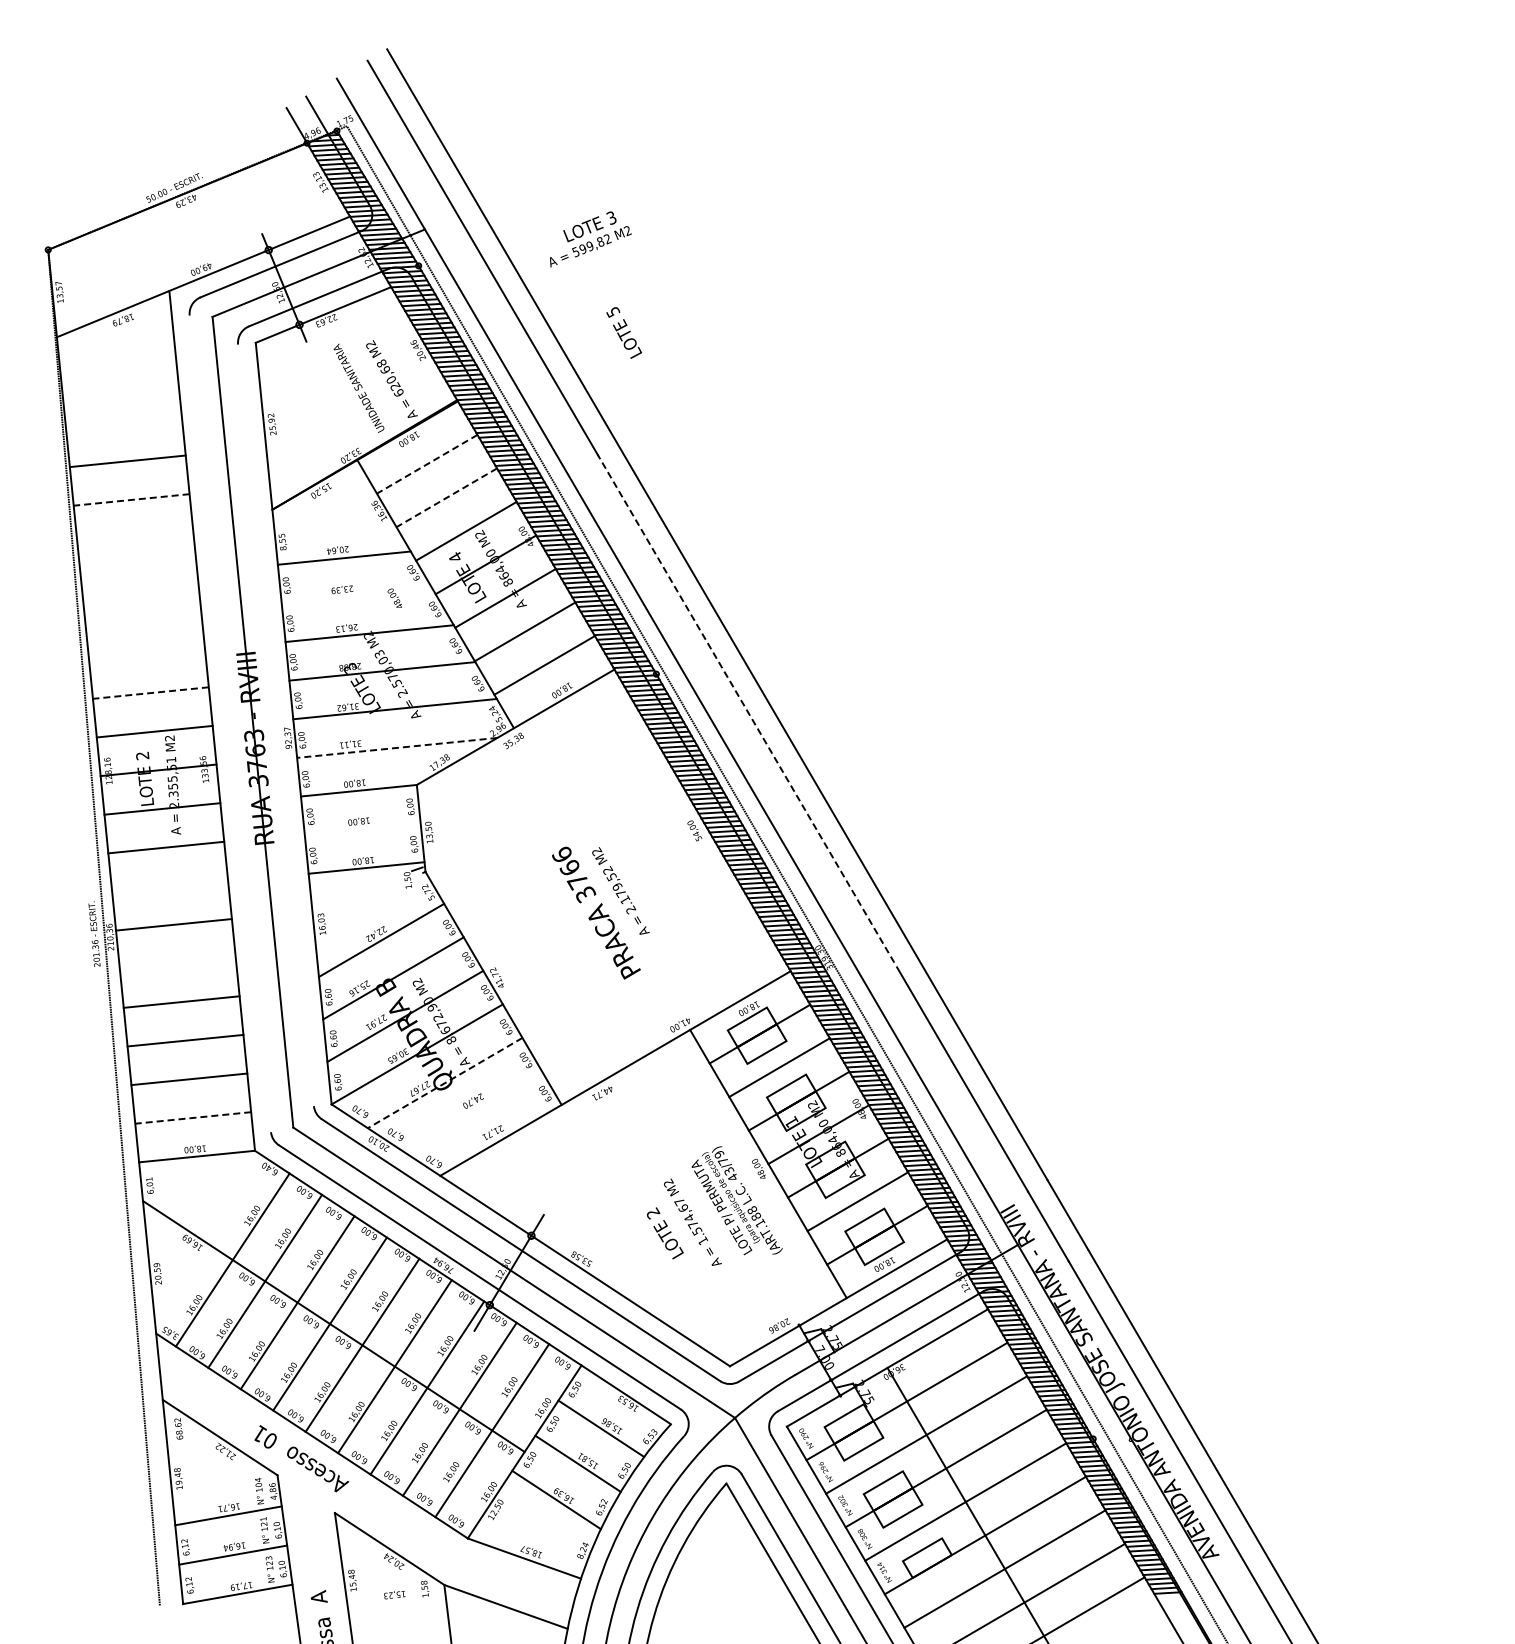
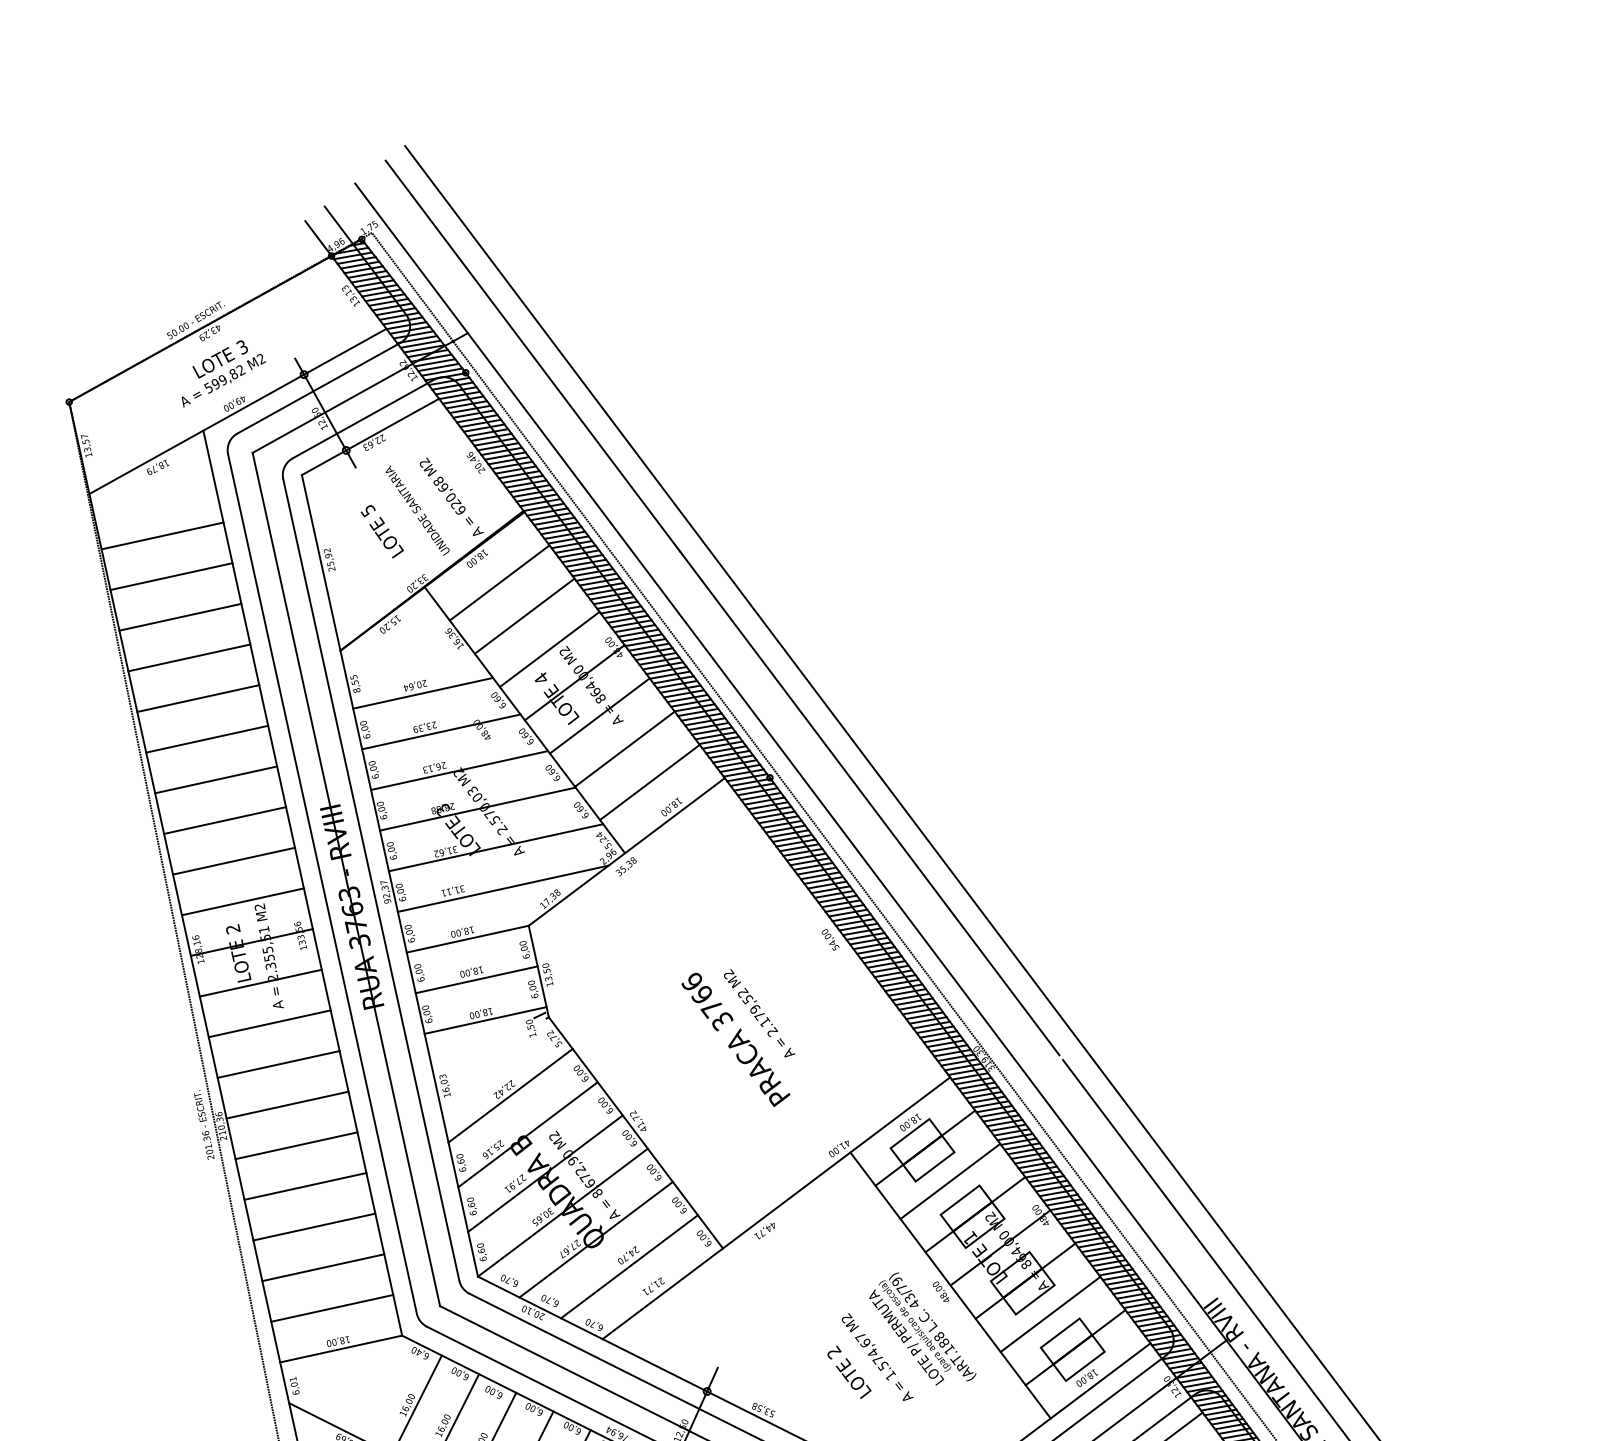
text: (590, 239) -> (222, 372), moved
text: (623, 332) -> (381, 531), moved
line: (120, 383) -> (162, 535), added
line: (123, 422) -> (170, 576), added
line: (426, 464) -> (498, 583), dashed -> solid
line: (446, 498) -> (524, 616), dashed -> solid
line: (131, 500) -> (189, 658), dashed -> solid
line: (135, 538) -> (198, 698), added
line: (139, 576) -> (207, 738), added
line: (356, 595) -> (440, 731), added
line: (143, 615) -> (216, 779), added
line: (146, 654) -> (224, 820), added
line: (150, 693) -> (233, 861), dashed -> solid
line: (746, 708) -> (870, 803), dashed -> solid
line: (230, 723) -> (322, 883), added
line: (275, 725) -> (370, 880), added
line: (397, 747) -> (503, 888), dashed -> solid
line: (362, 829) -> (476, 980), added
line: (170, 885) -> (278, 1063), added
line: (177, 963) -> (296, 1145), added
line: (445, 1083) -> (596, 1240), dashed -> solid
line: (473, 1111) -> (629, 1266), added
line: (192, 1118) -> (331, 1309), dashed -> solid

